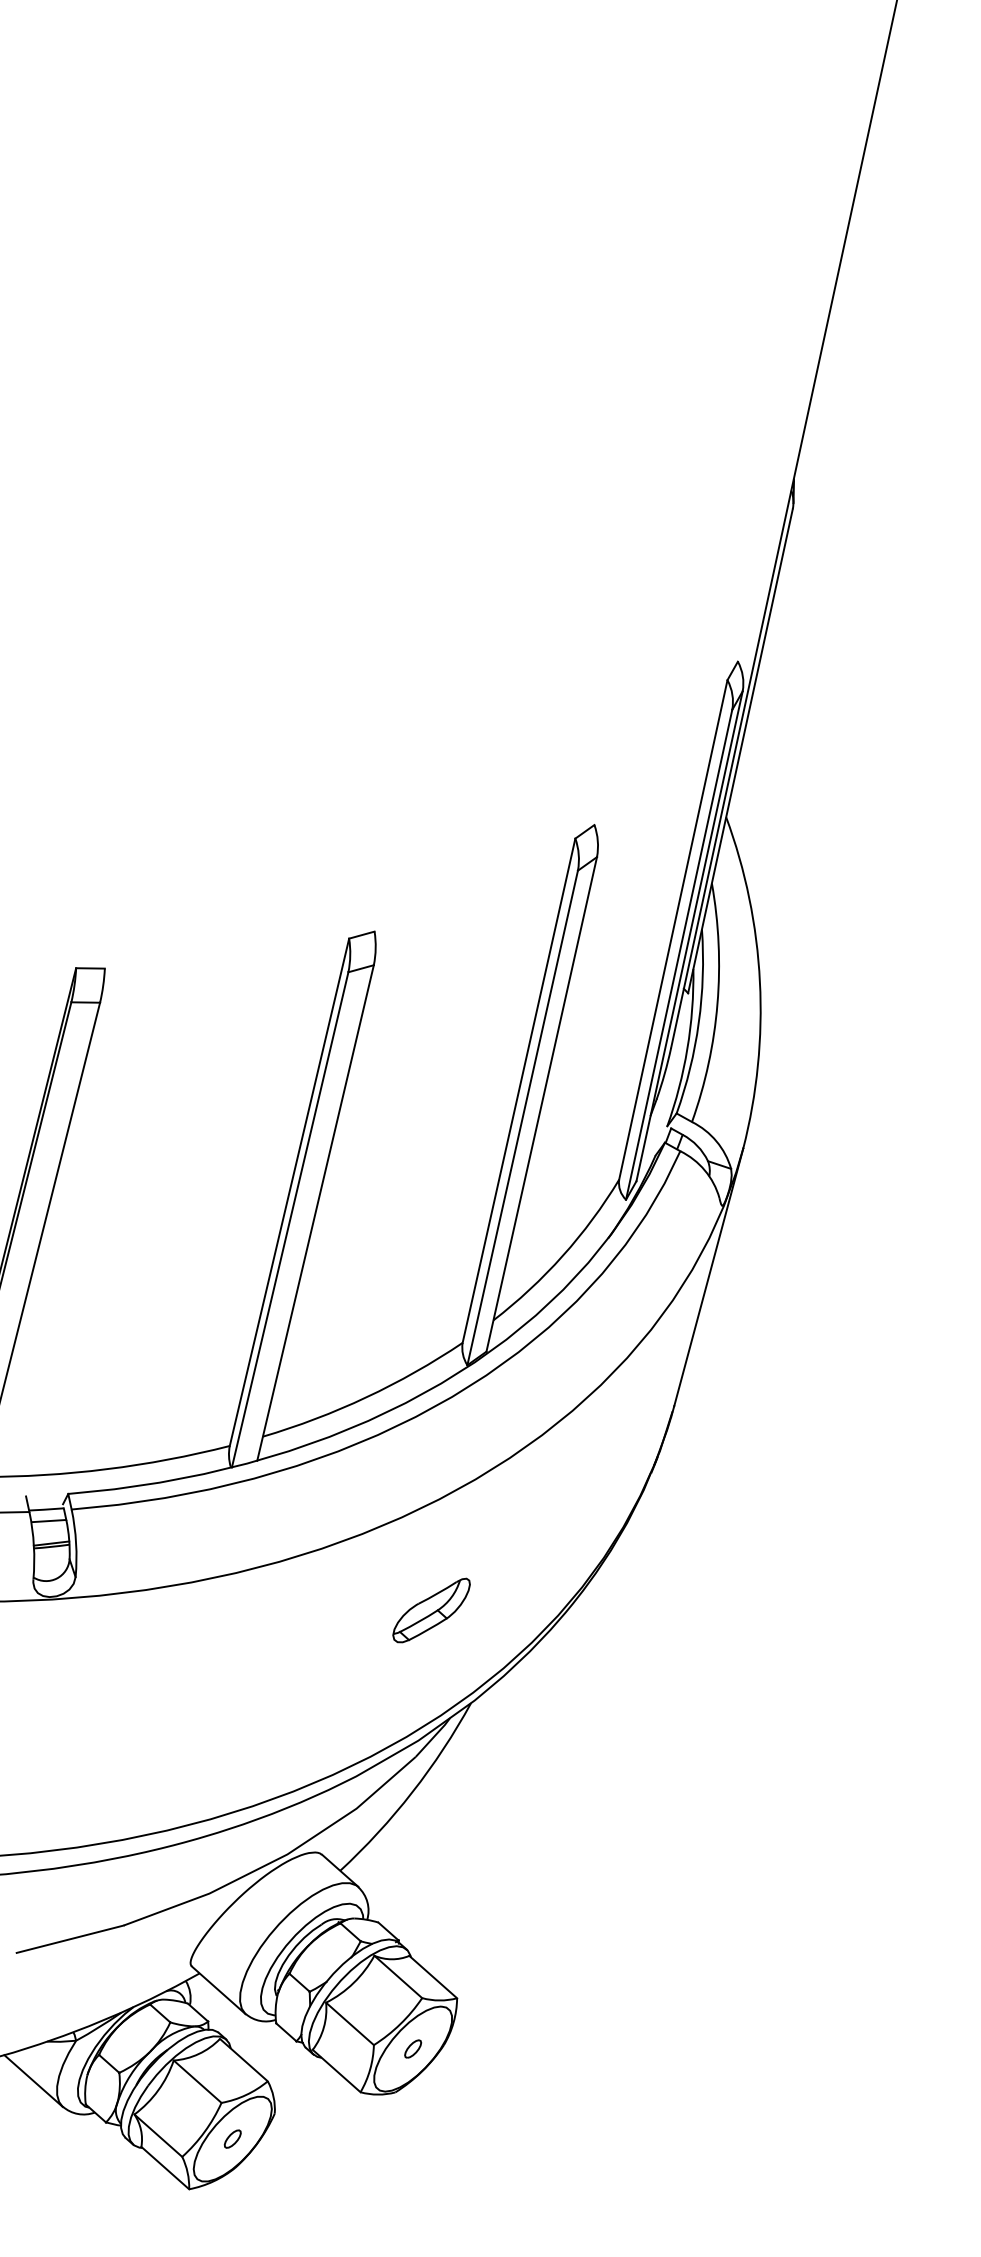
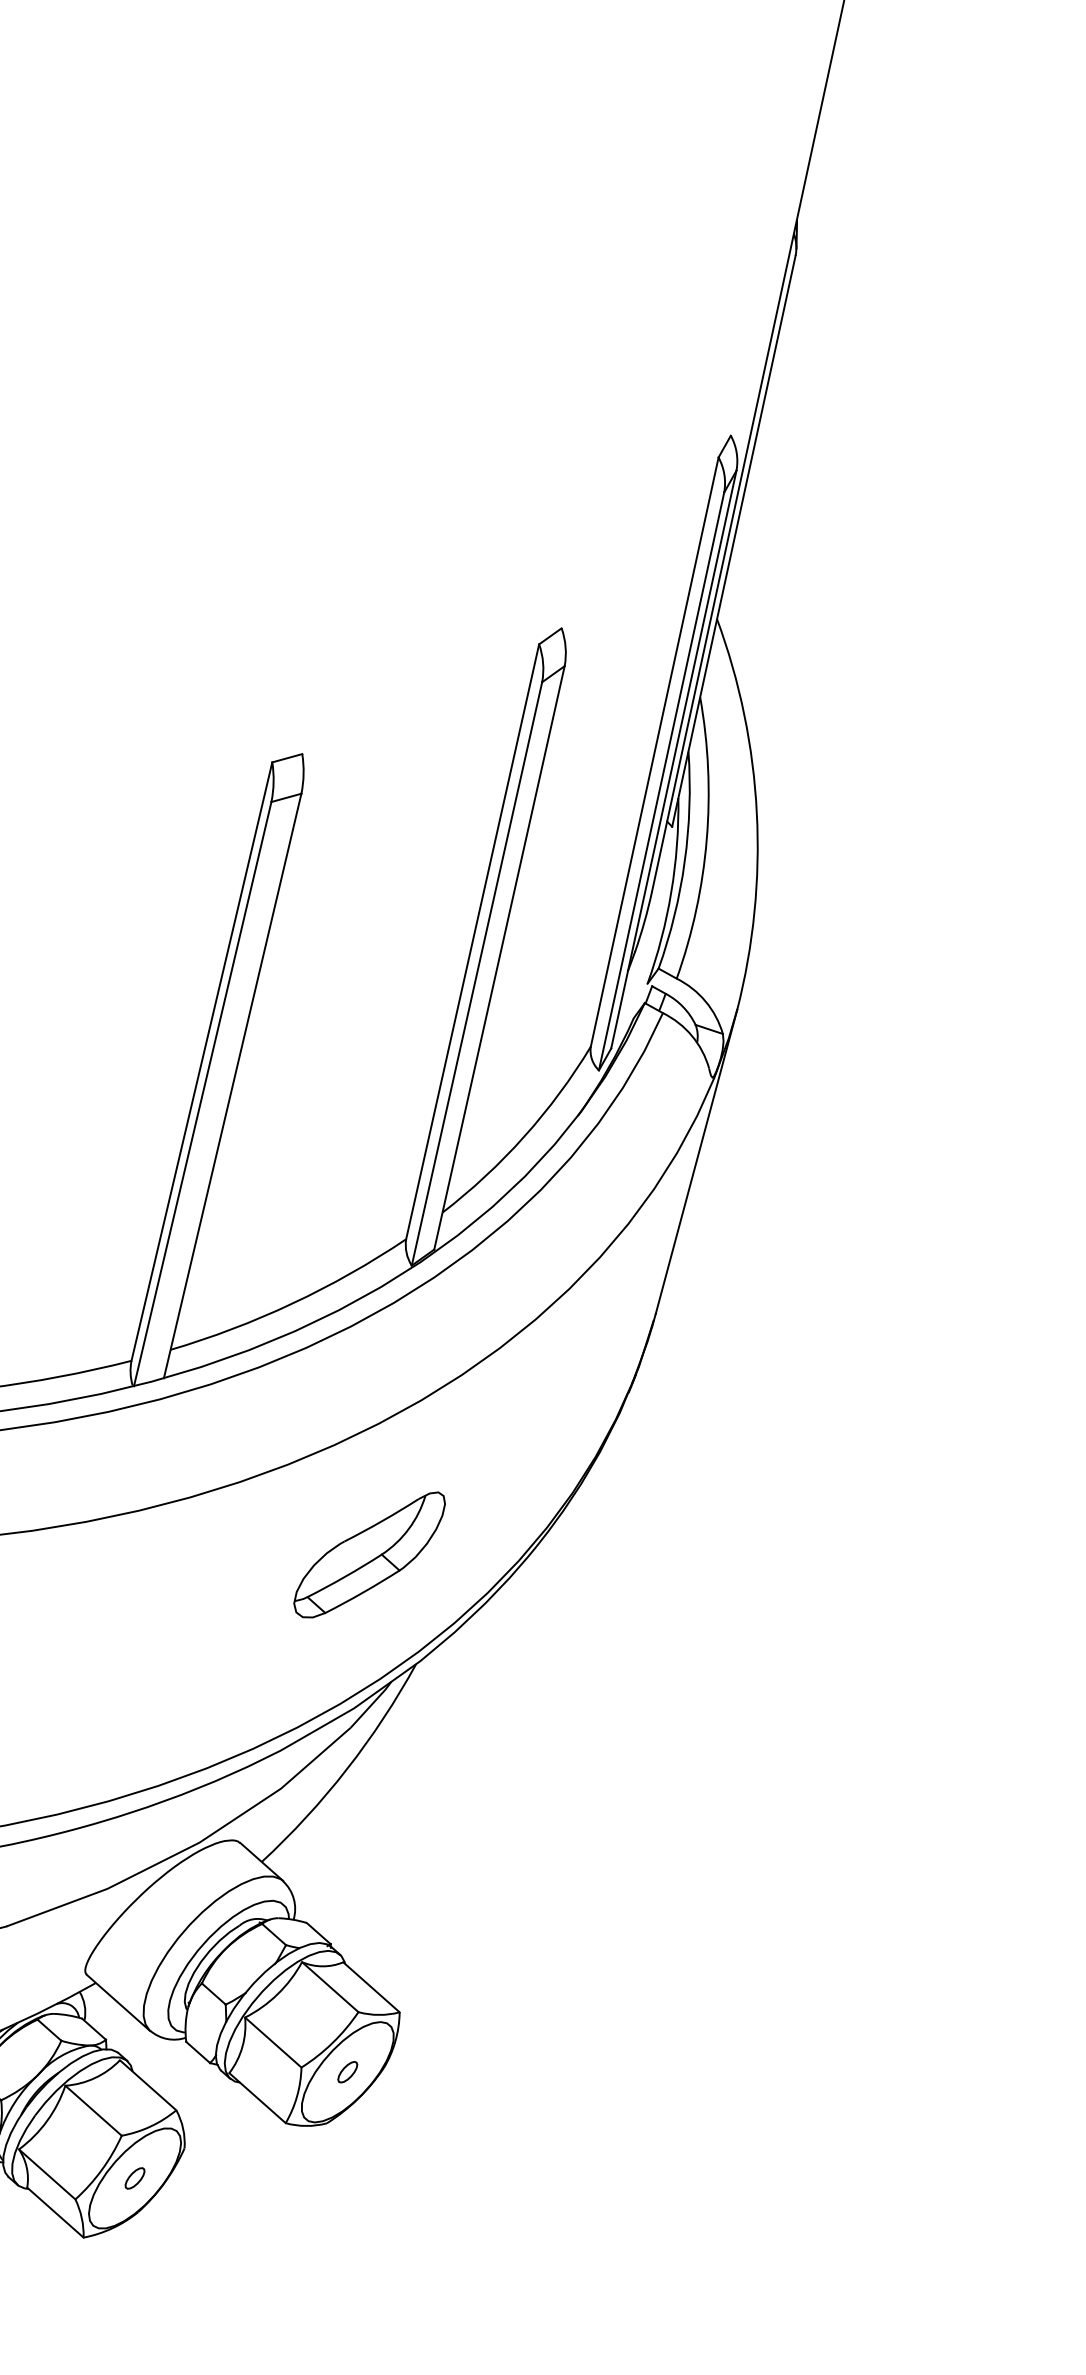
part: (431, 1610) -> (369, 1554), size x1.67

